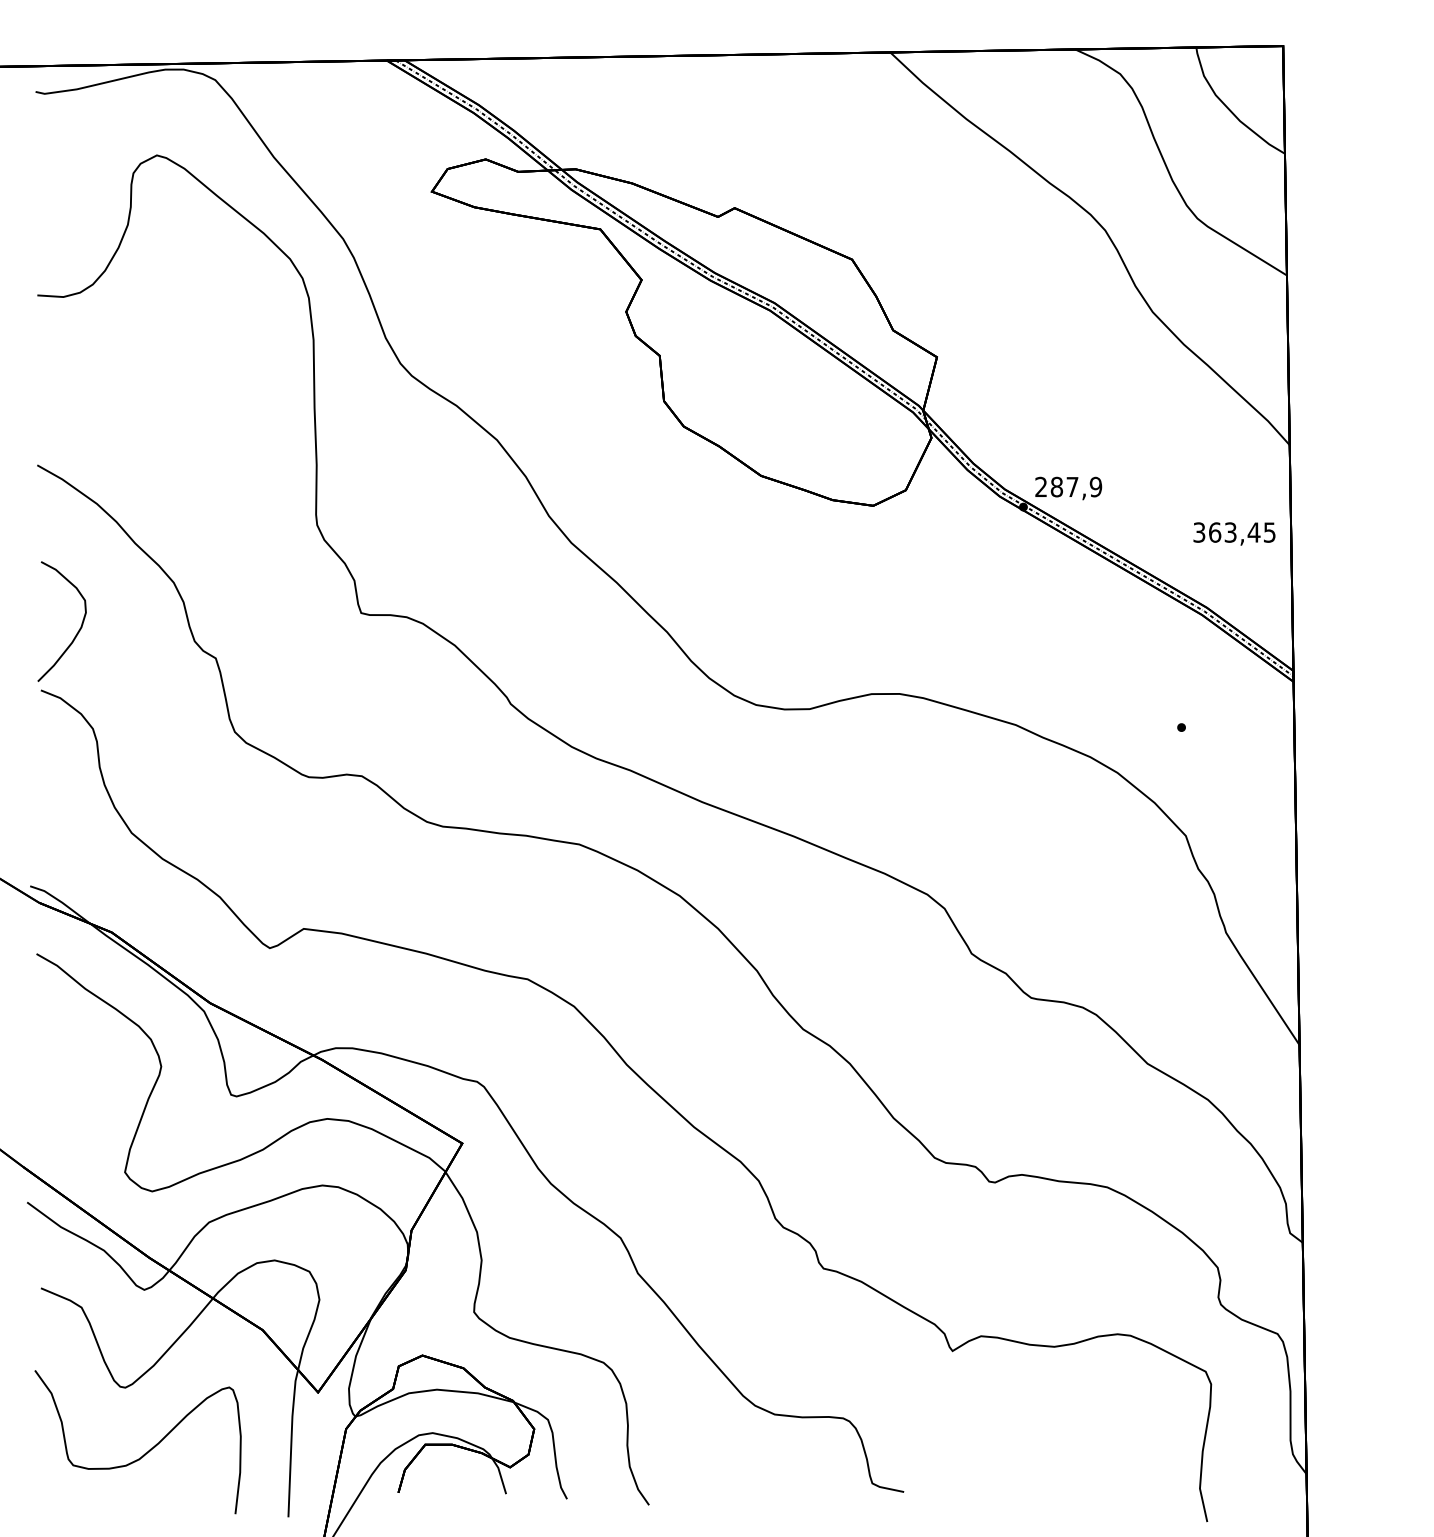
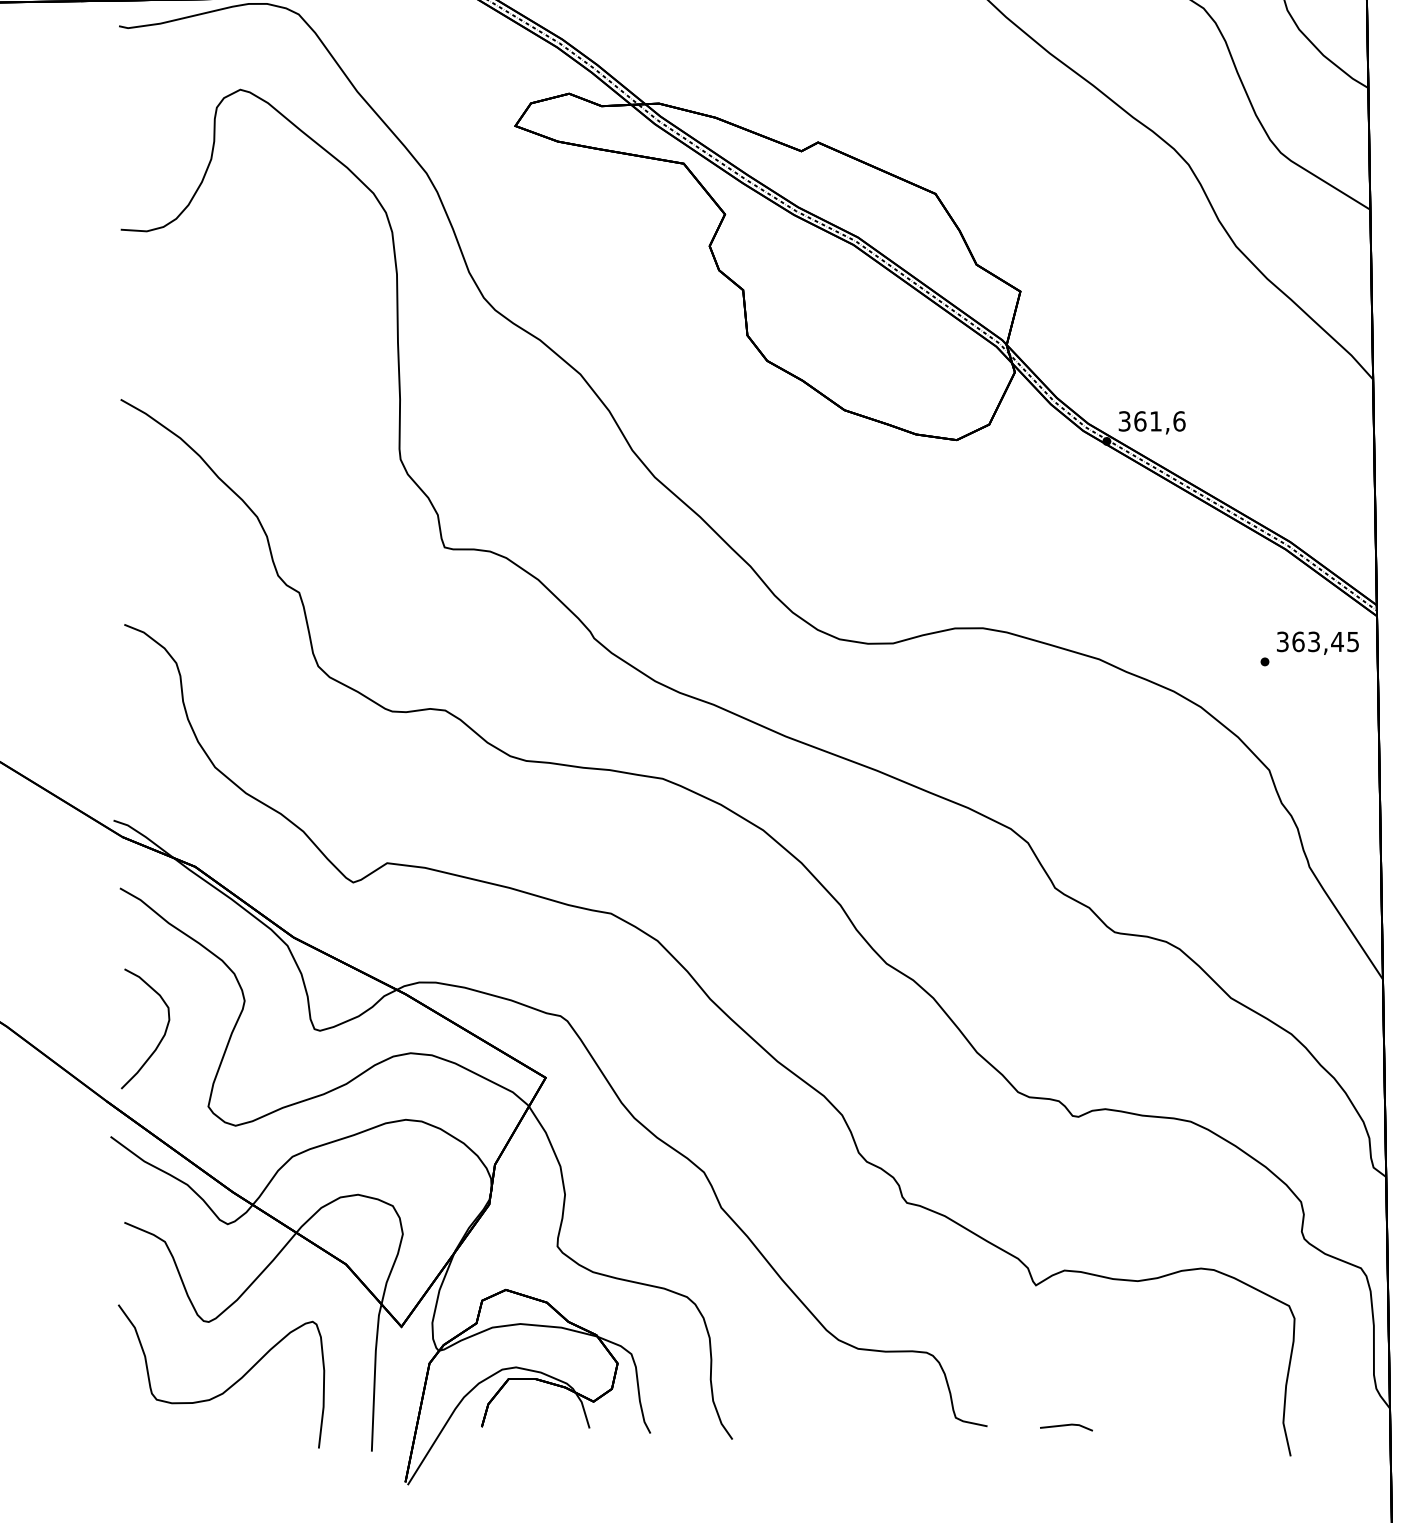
text: (1068, 486) -> (1151, 420), 287,9 -> 361,6
text: (1234, 533) -> (1317, 642), moved
curve: (77, 631) -> (160, 1038), moved
line: (982, 1491) -> (1065, 1425), added

